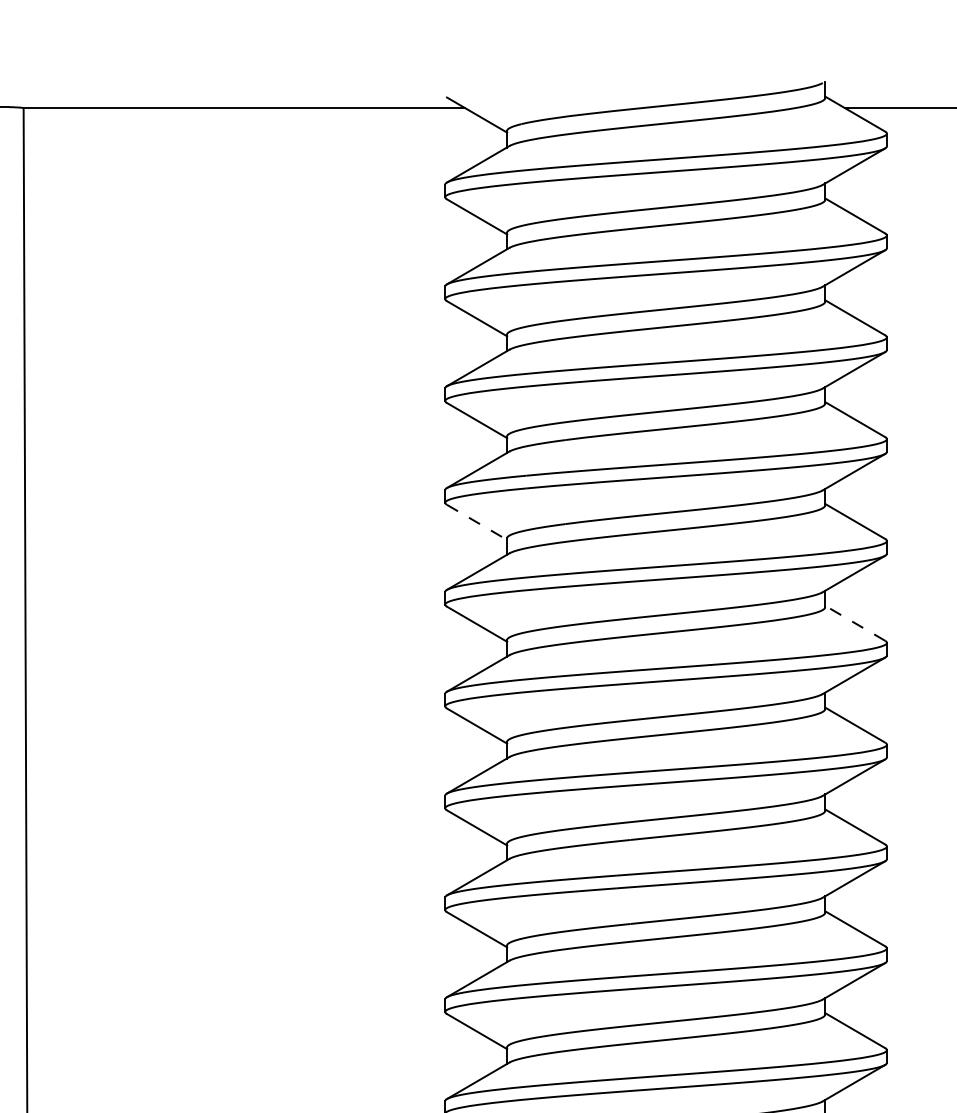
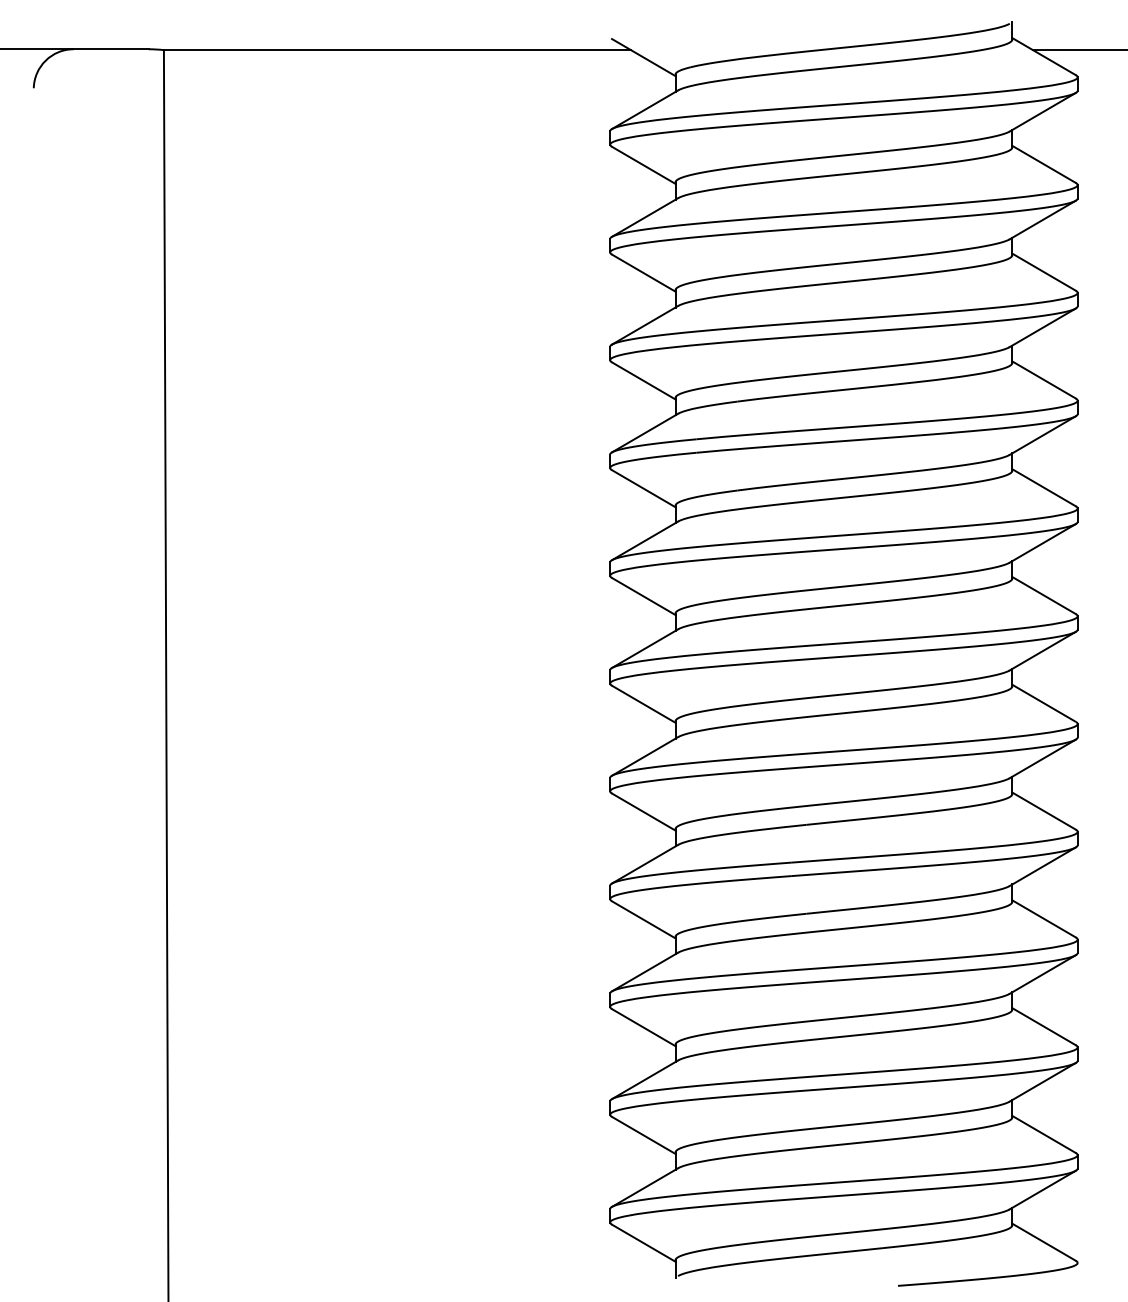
line: (476, 522) -> (643, 488), dashed -> solid
line: (855, 623) -> (1044, 595), dashed -> solid

